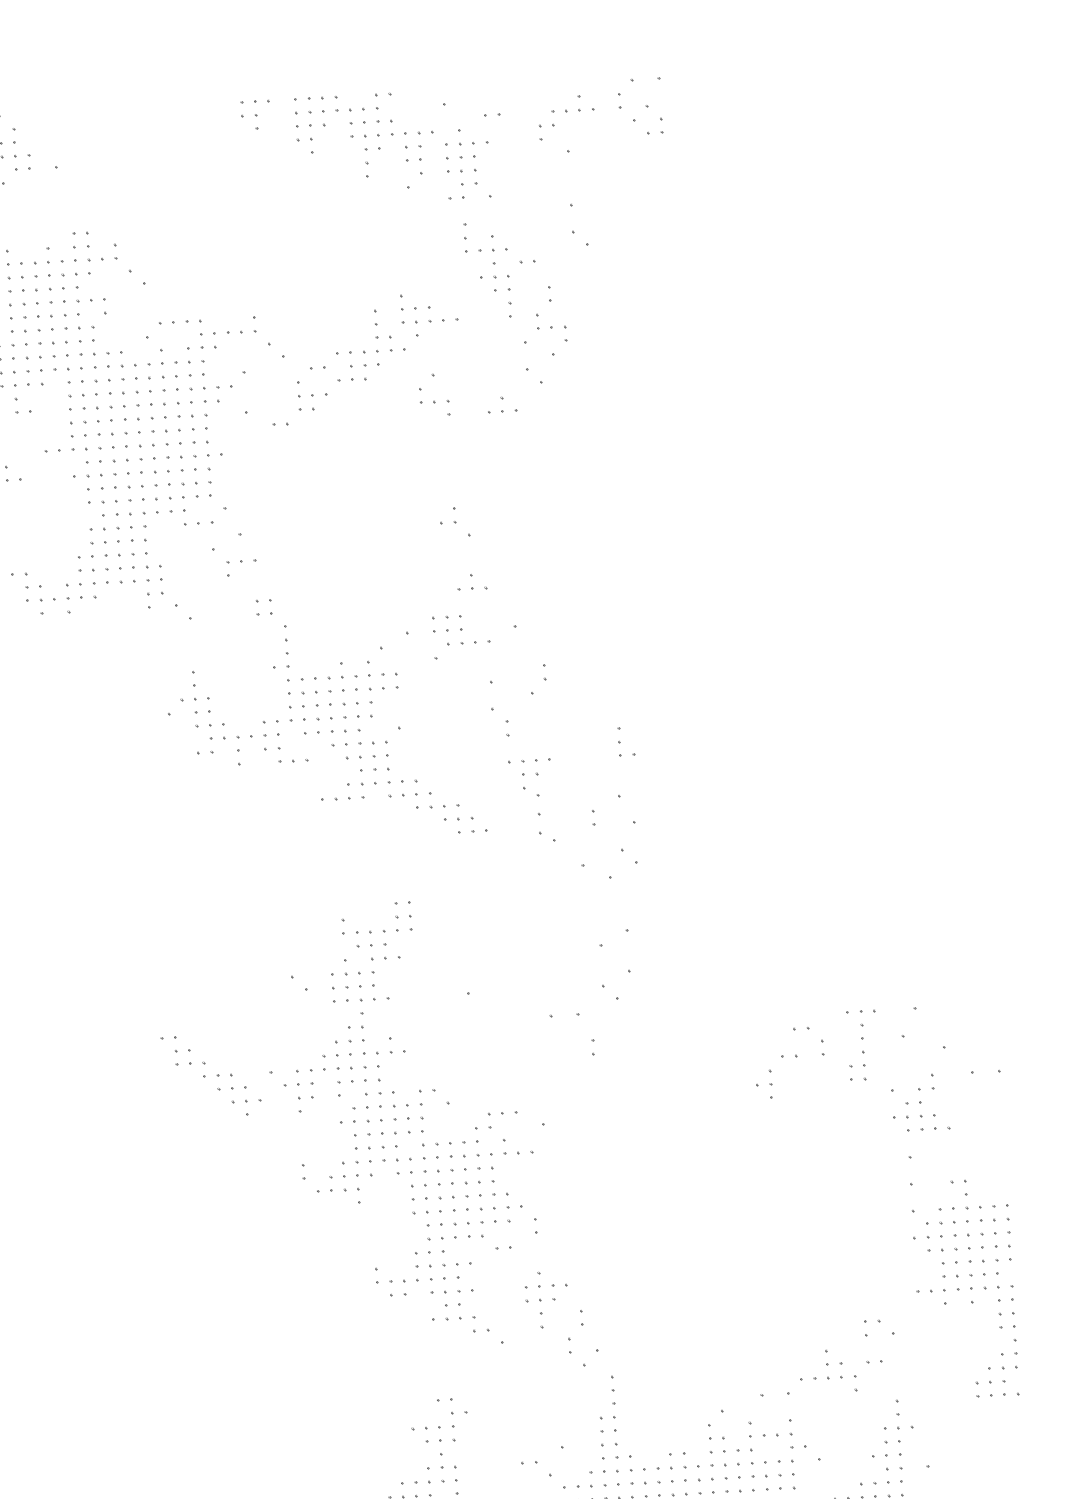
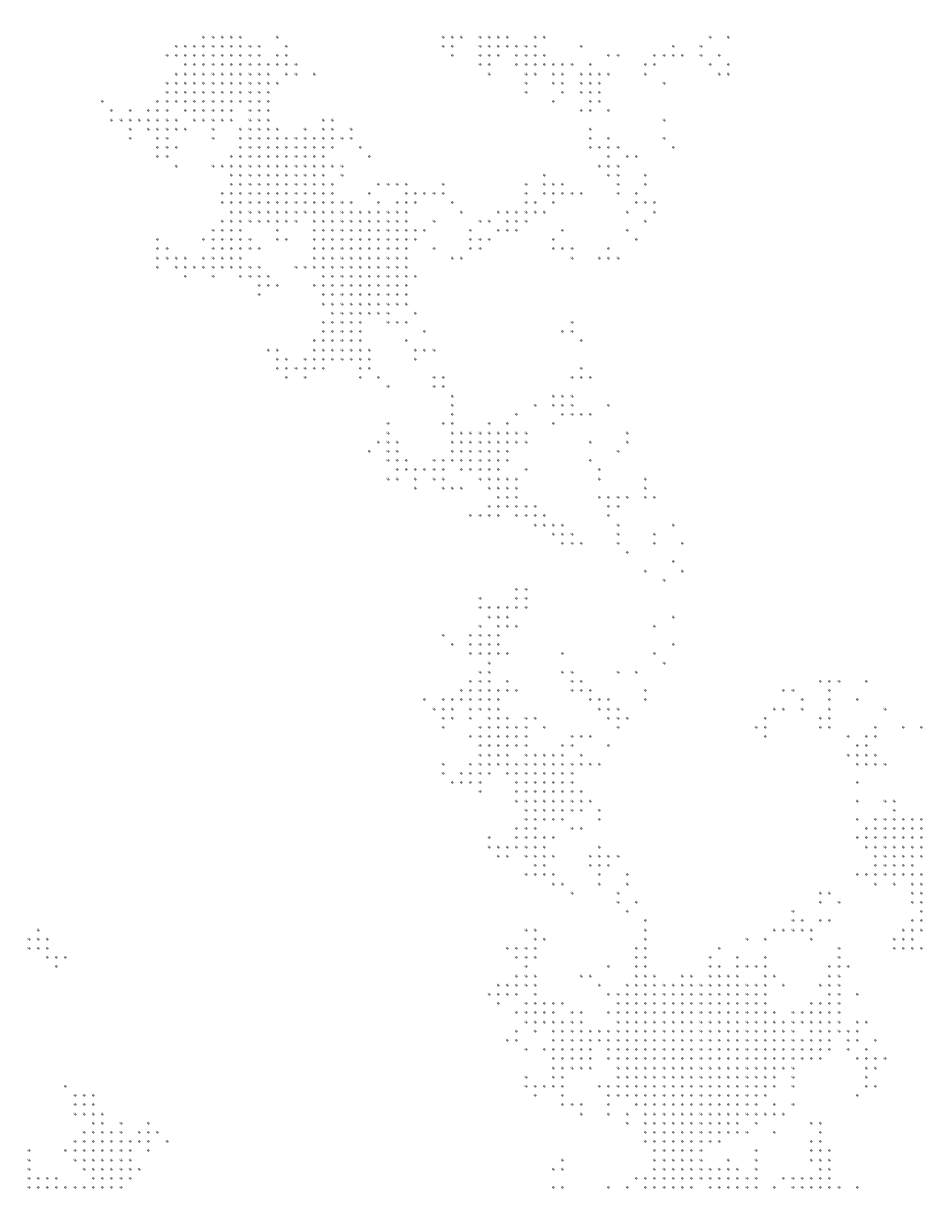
part: (625, 741) -> (649, 487), moved
part: (538, 813) -> (617, 533), size x0.71
part: (210, 1075) -> (594, 699), moved

